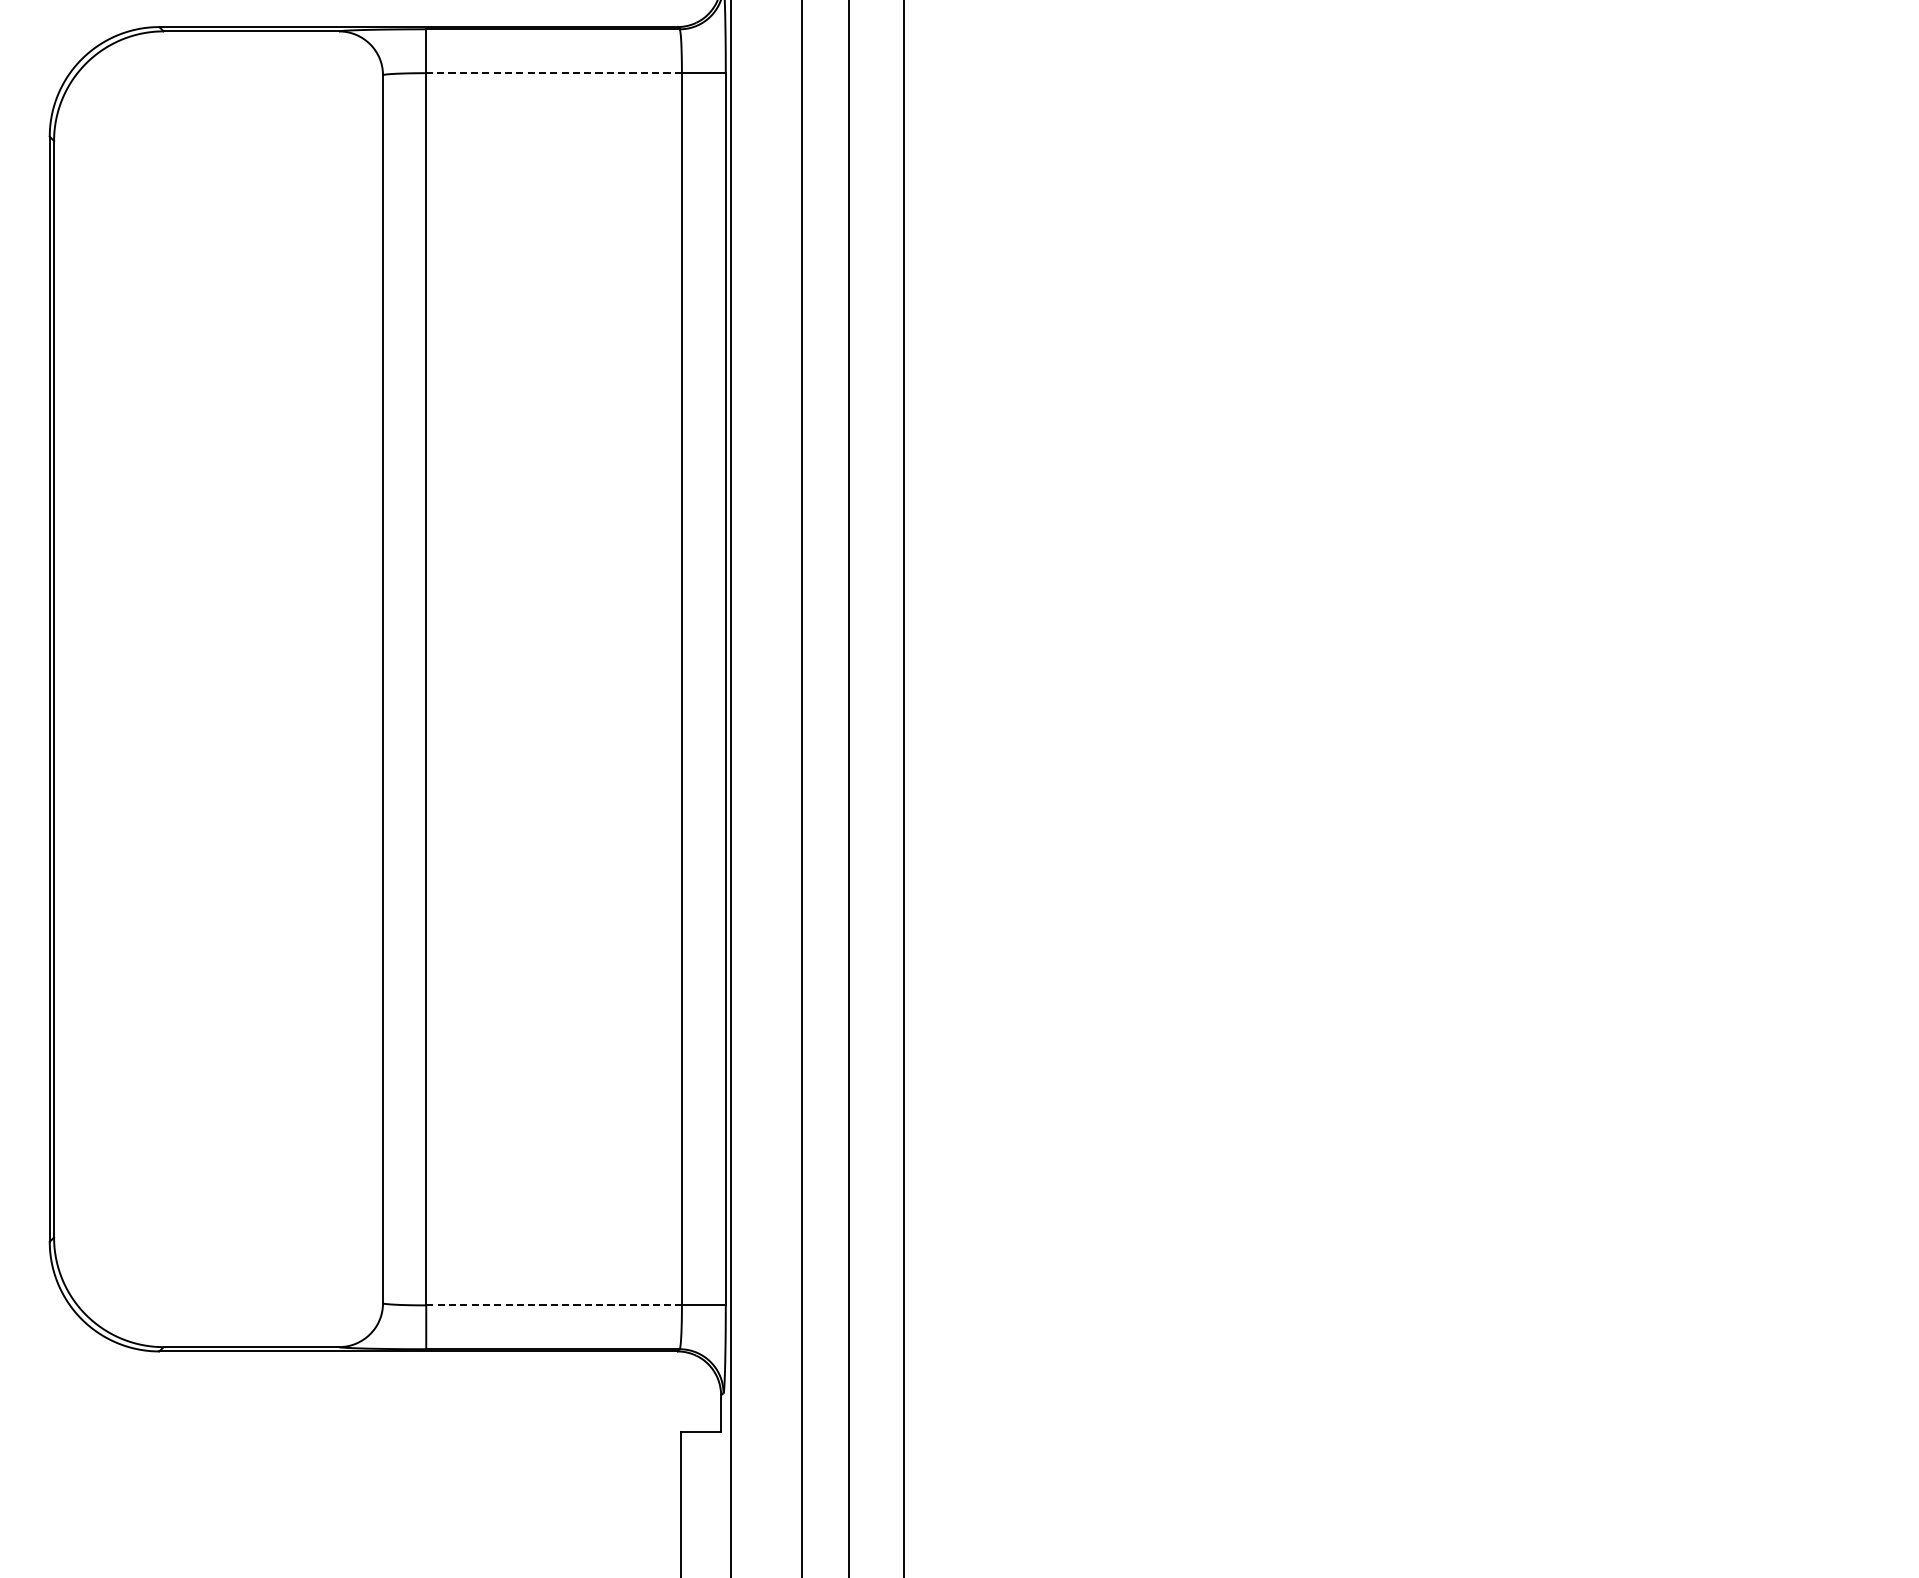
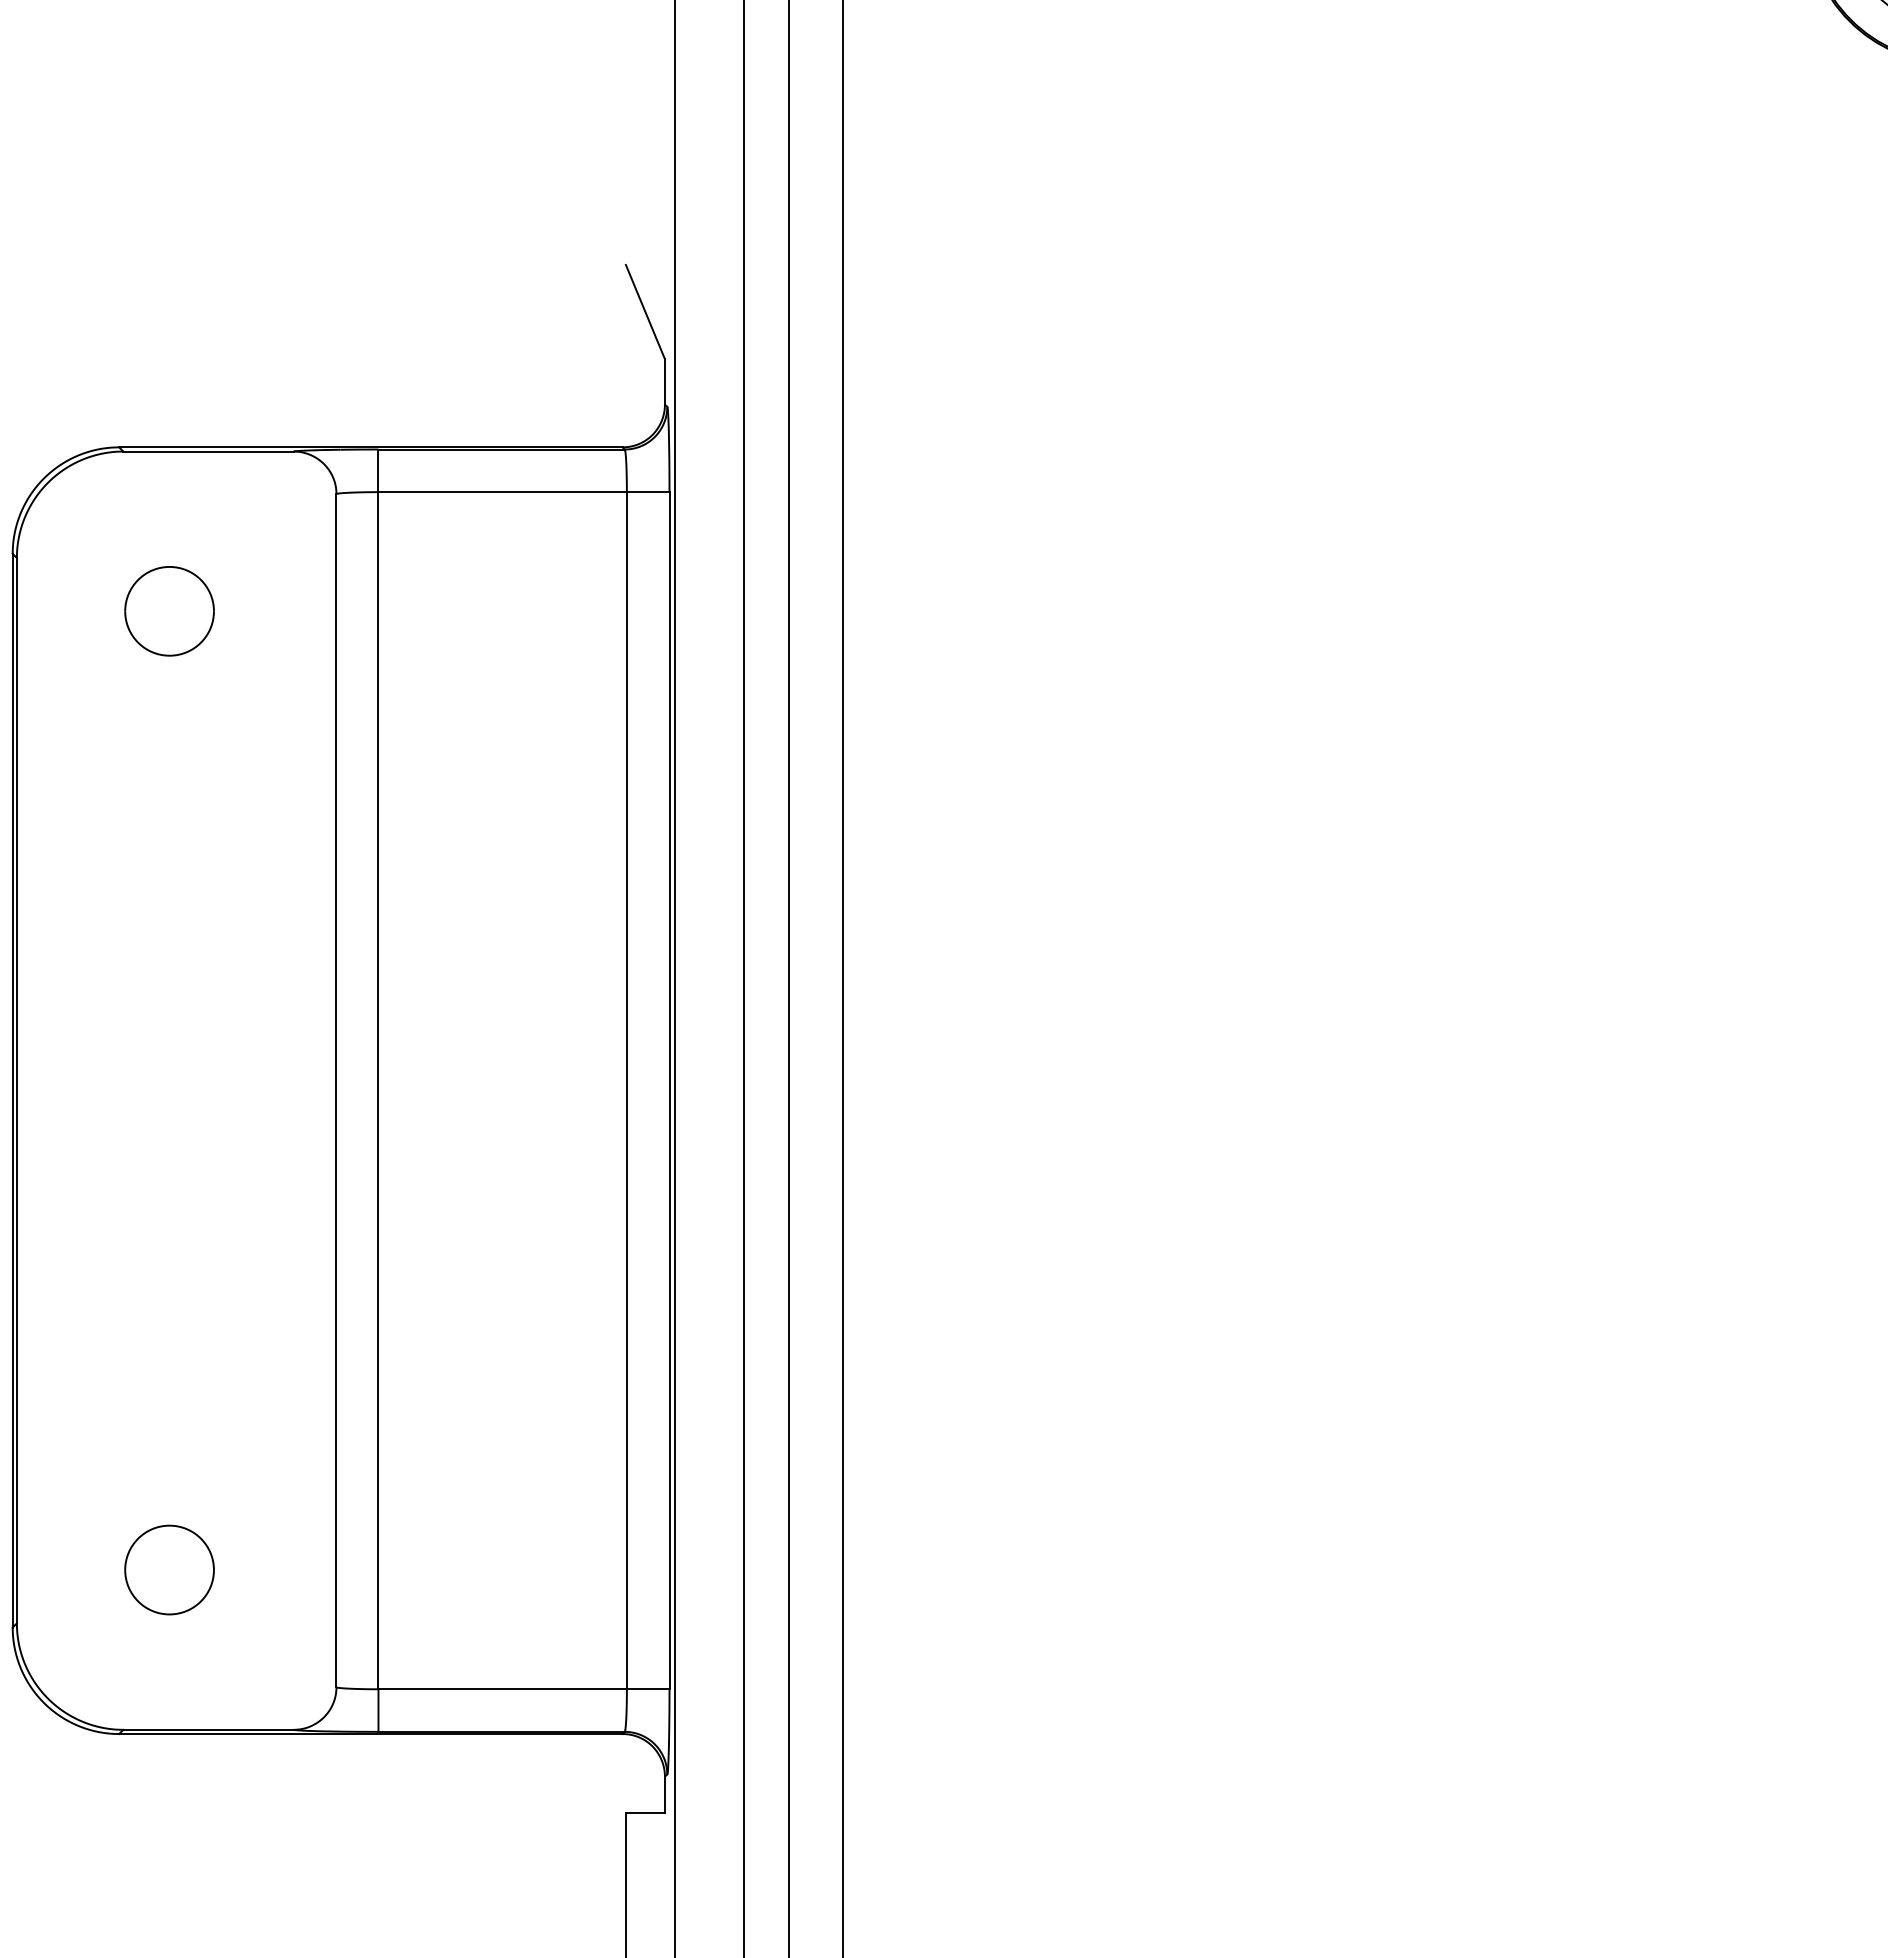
line: (553, 73) -> (502, 492), dashed -> solid
part: (211, 196) -> (169, 611), added
part: (211, 1182) -> (169, 1569), added
line: (554, 1305) -> (503, 1689), dashed -> solid

